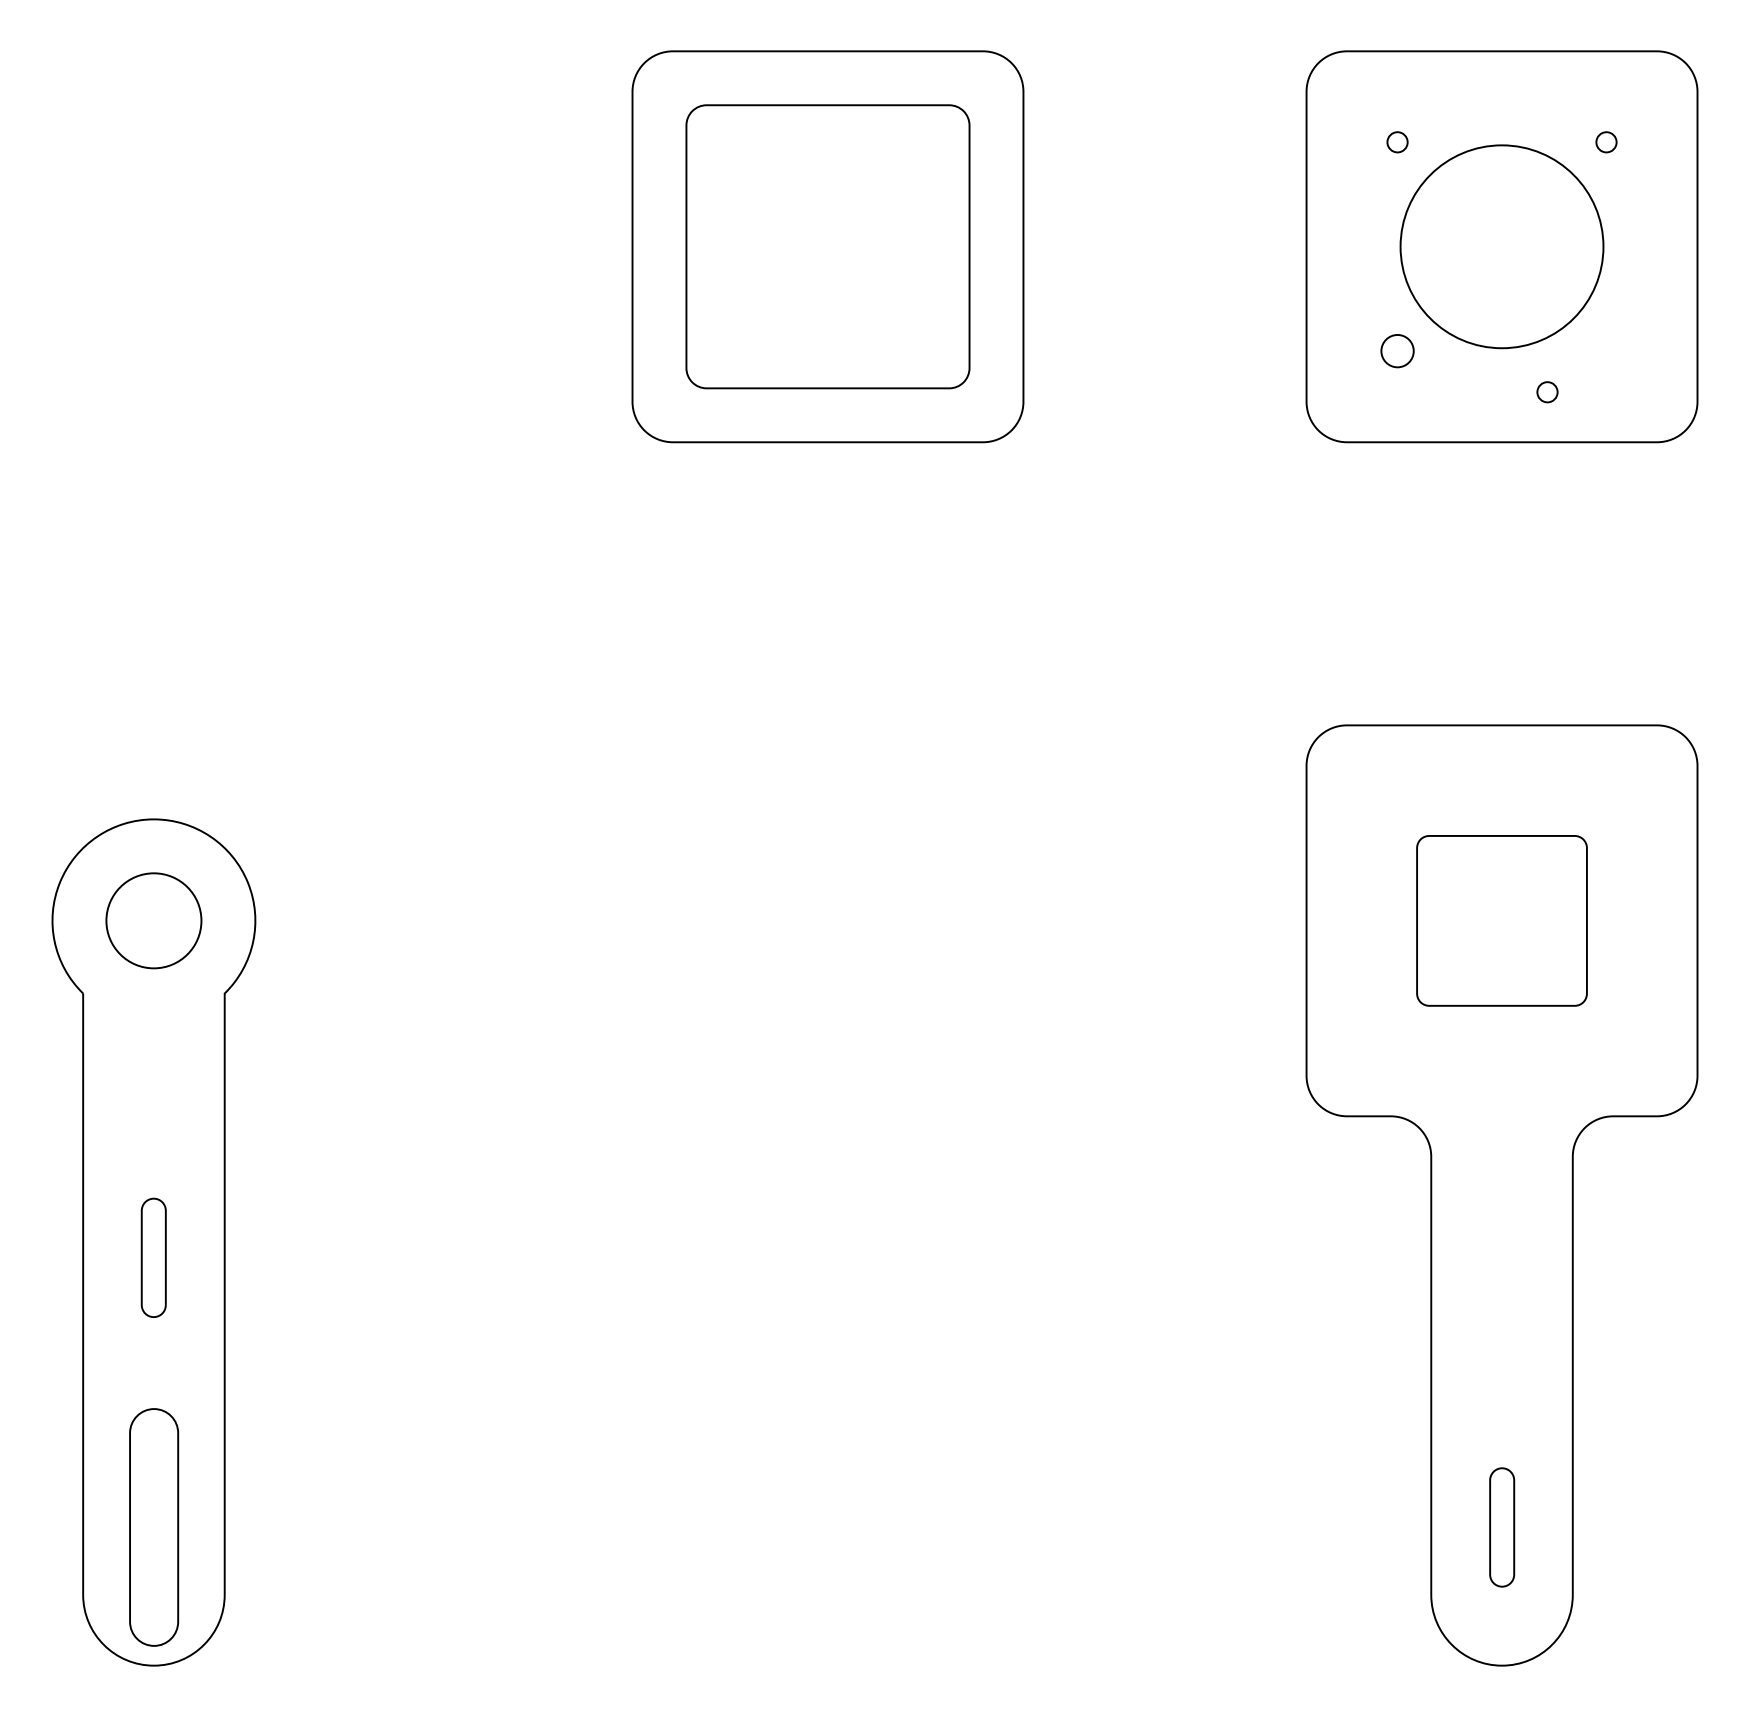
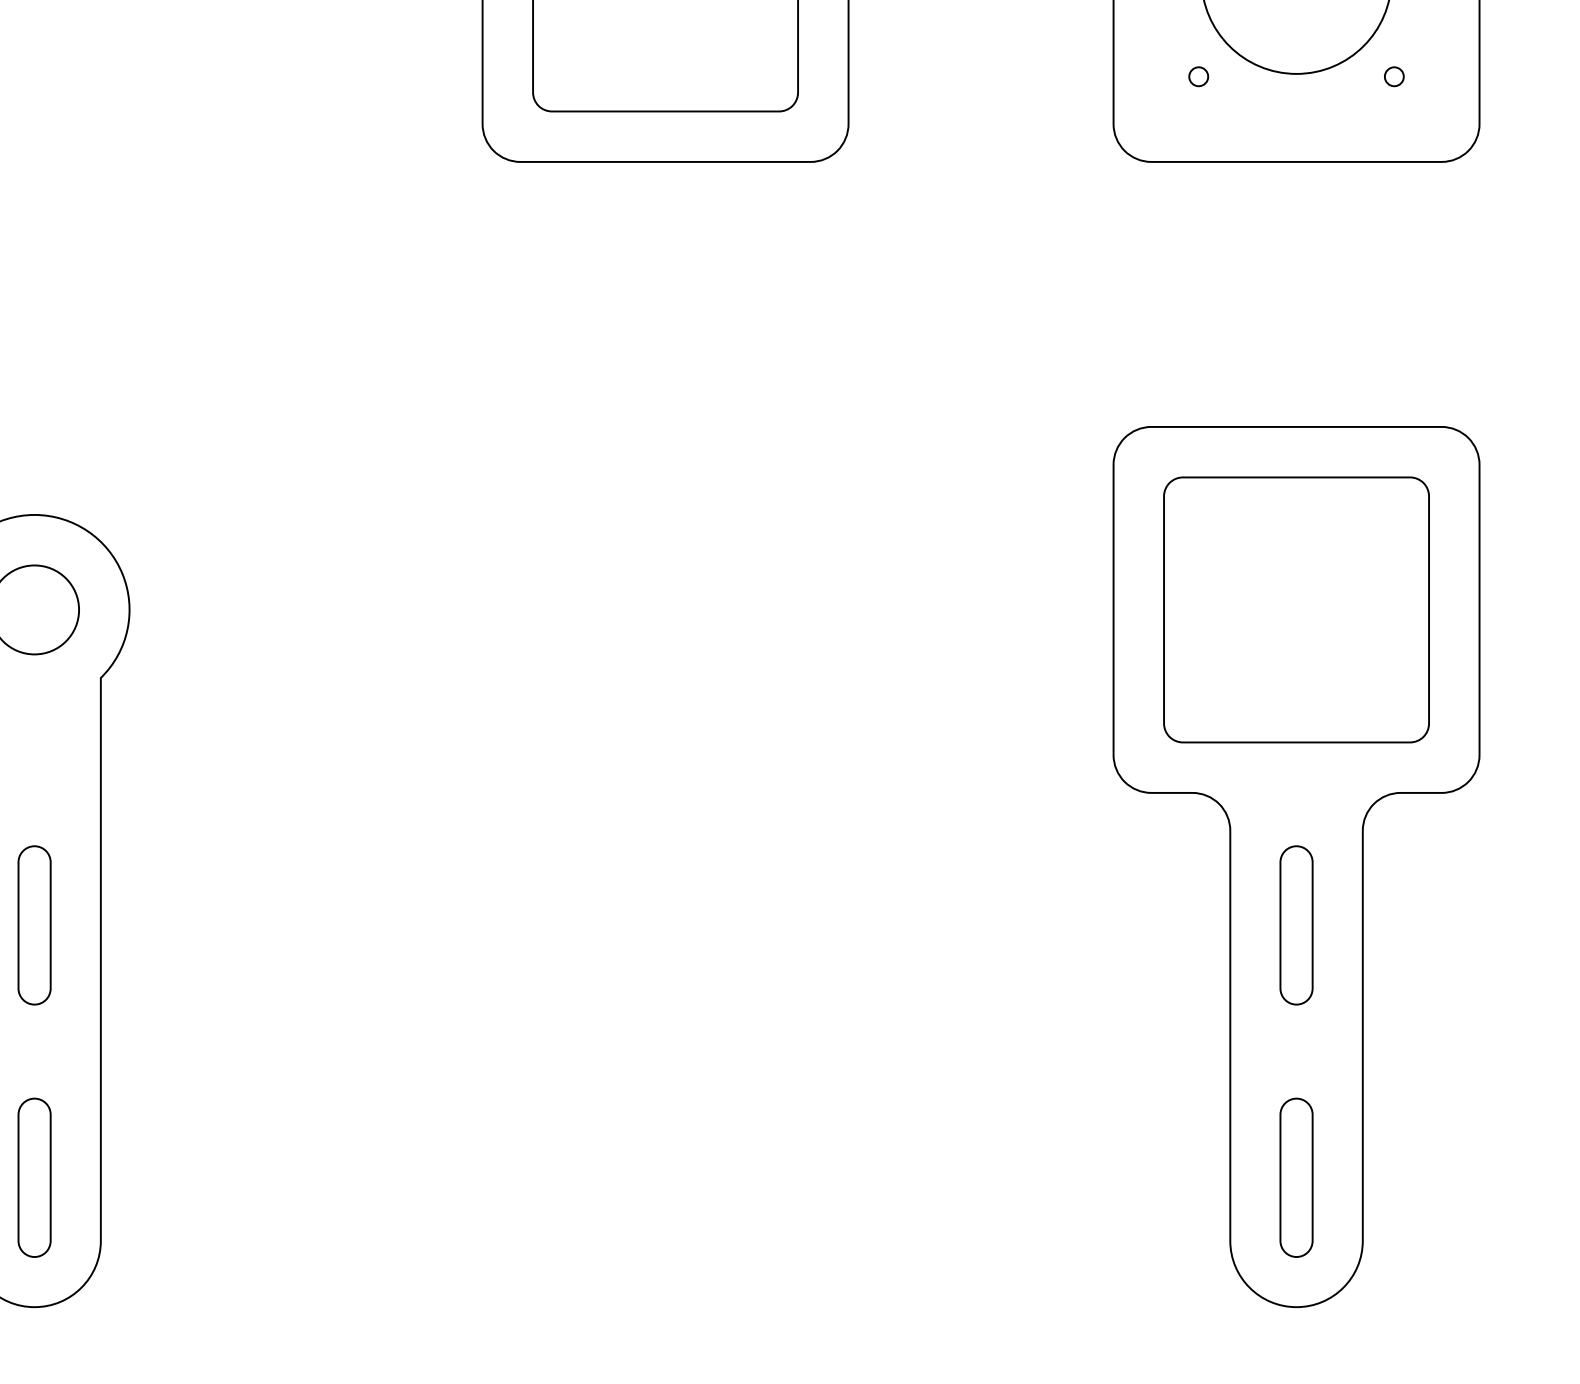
circle: (1397, 351) -> (1198, 76), size x0.62
circle: (1547, 392) -> (1394, 76), moved
part: (1501, 920) -> (1296, 609), size x1.67
part: (153, 1257) -> (34, 925), size x1.43
part: (1502, 1257) -> (1296, 925), added
part: (153, 1527) -> (34, 1177), size x0.71
part: (1502, 1527) -> (1296, 1177), size x1.43

